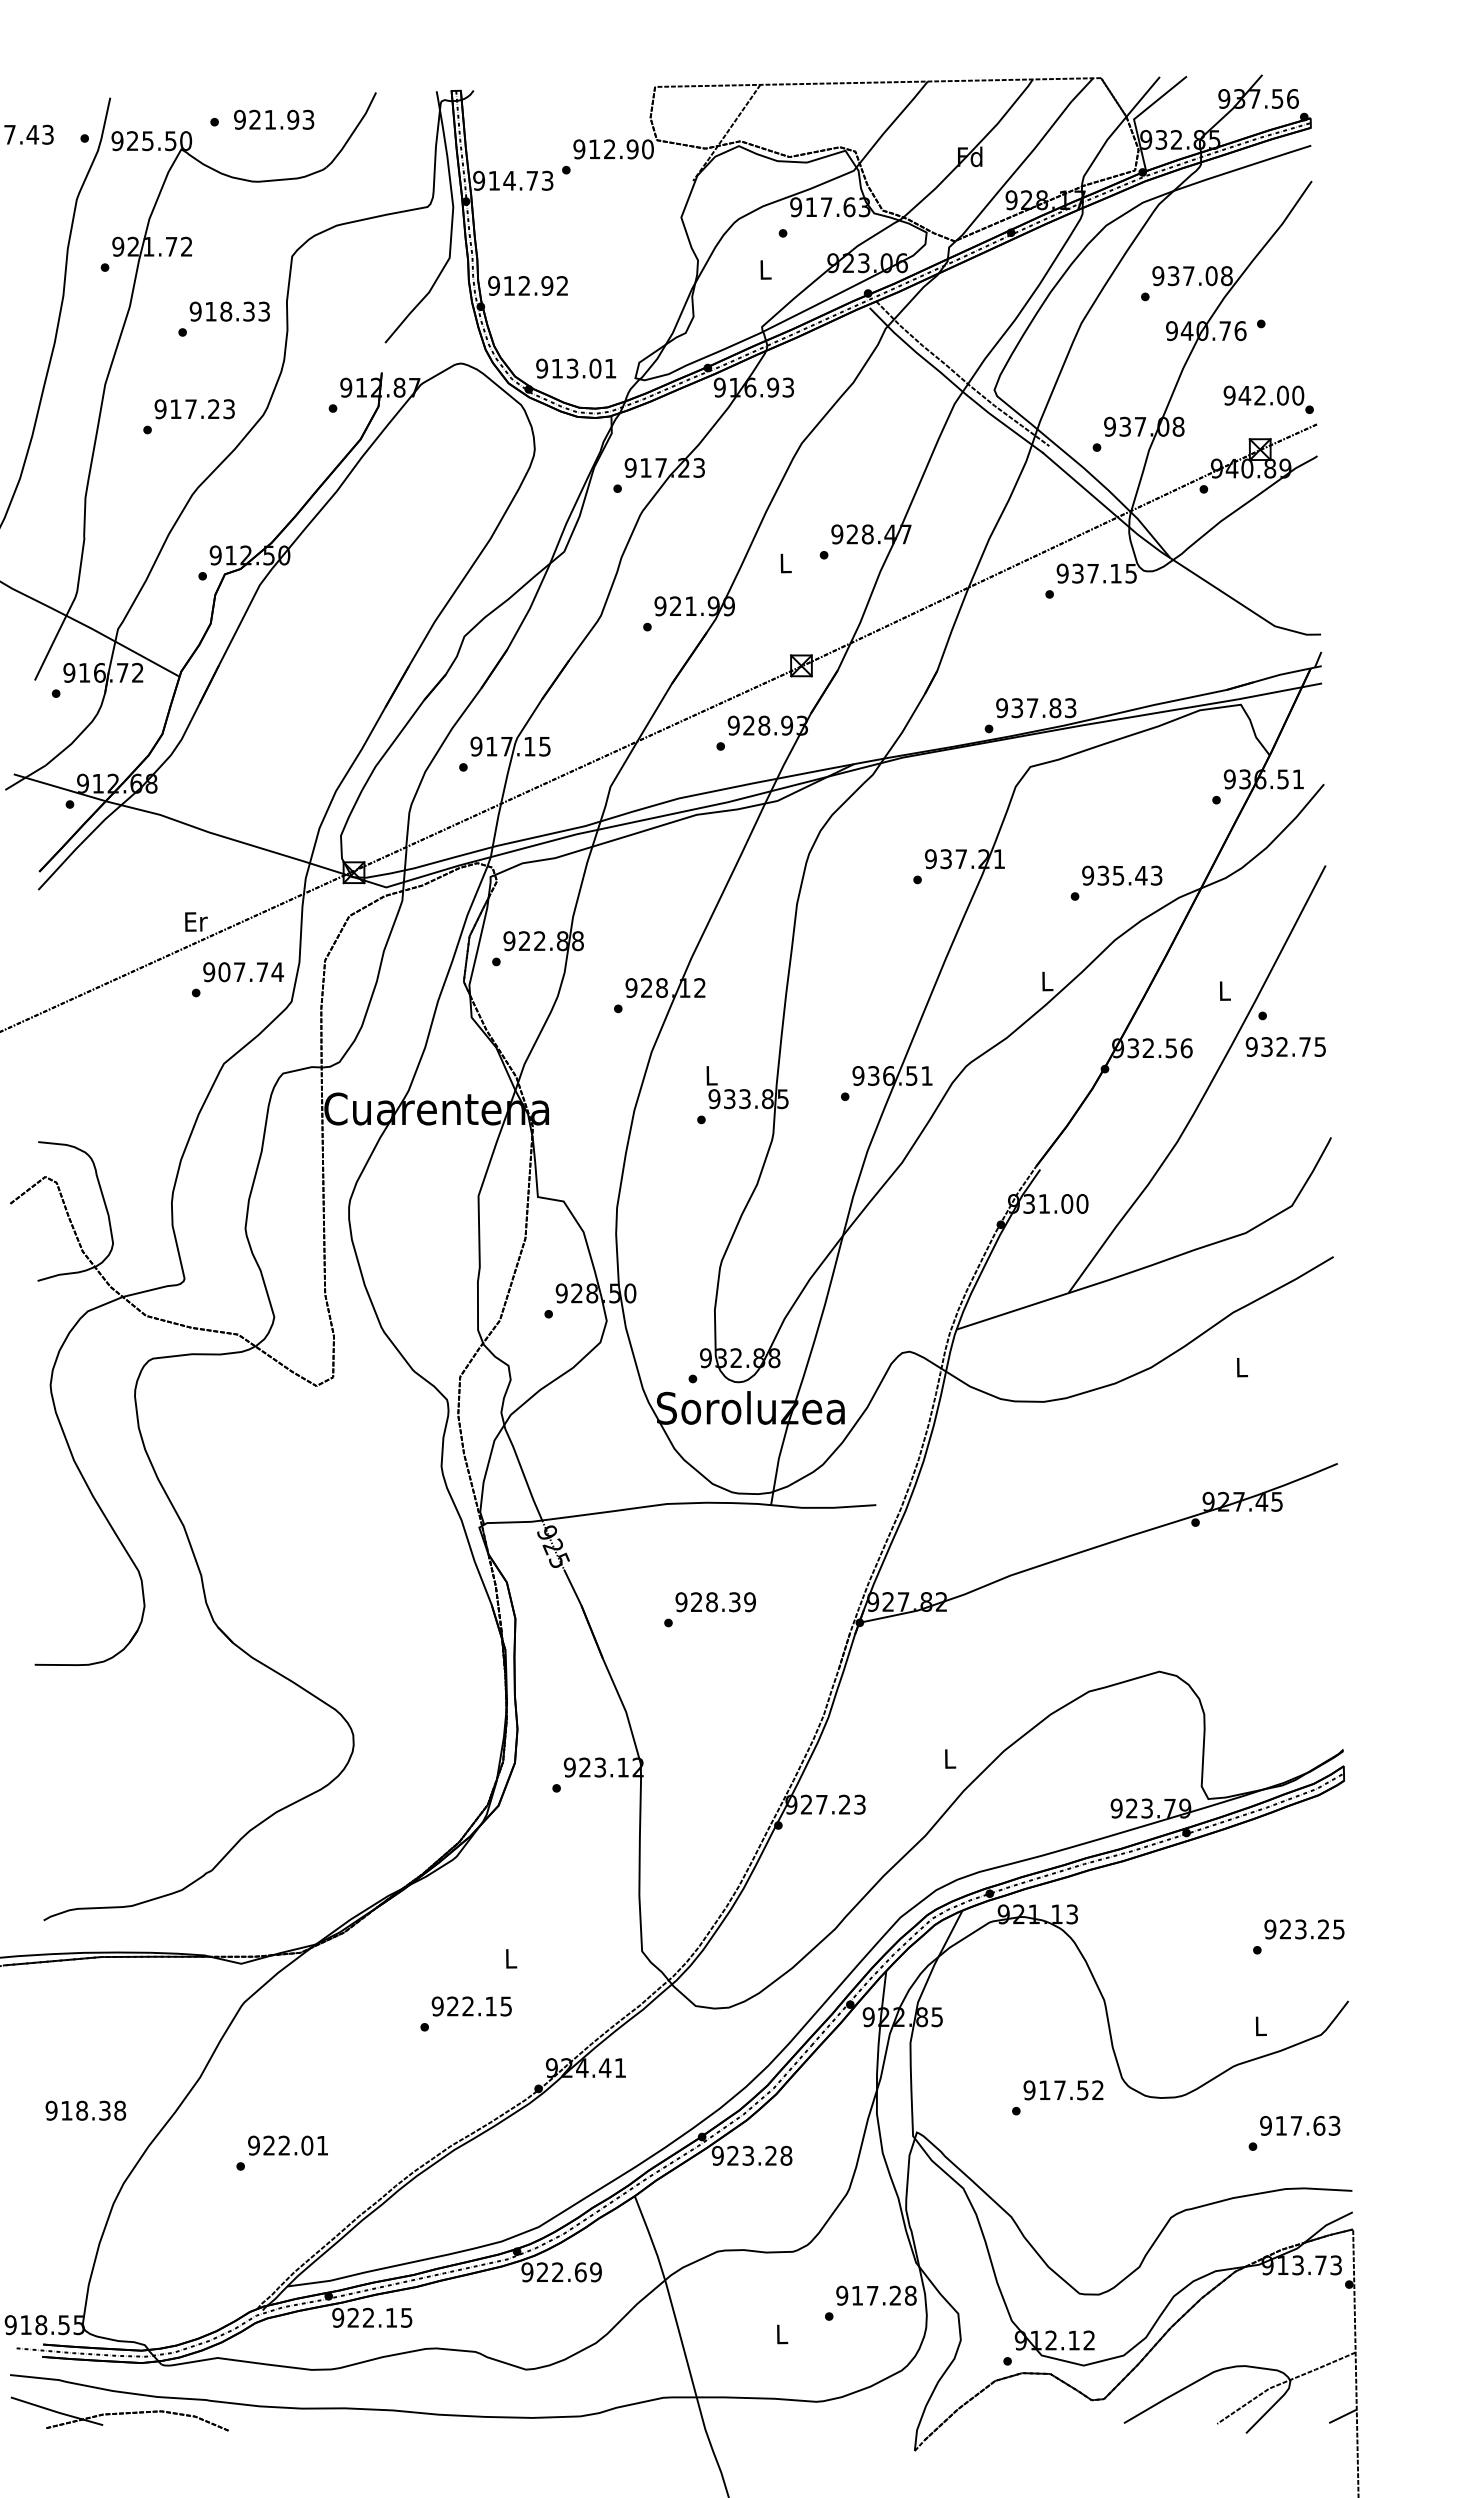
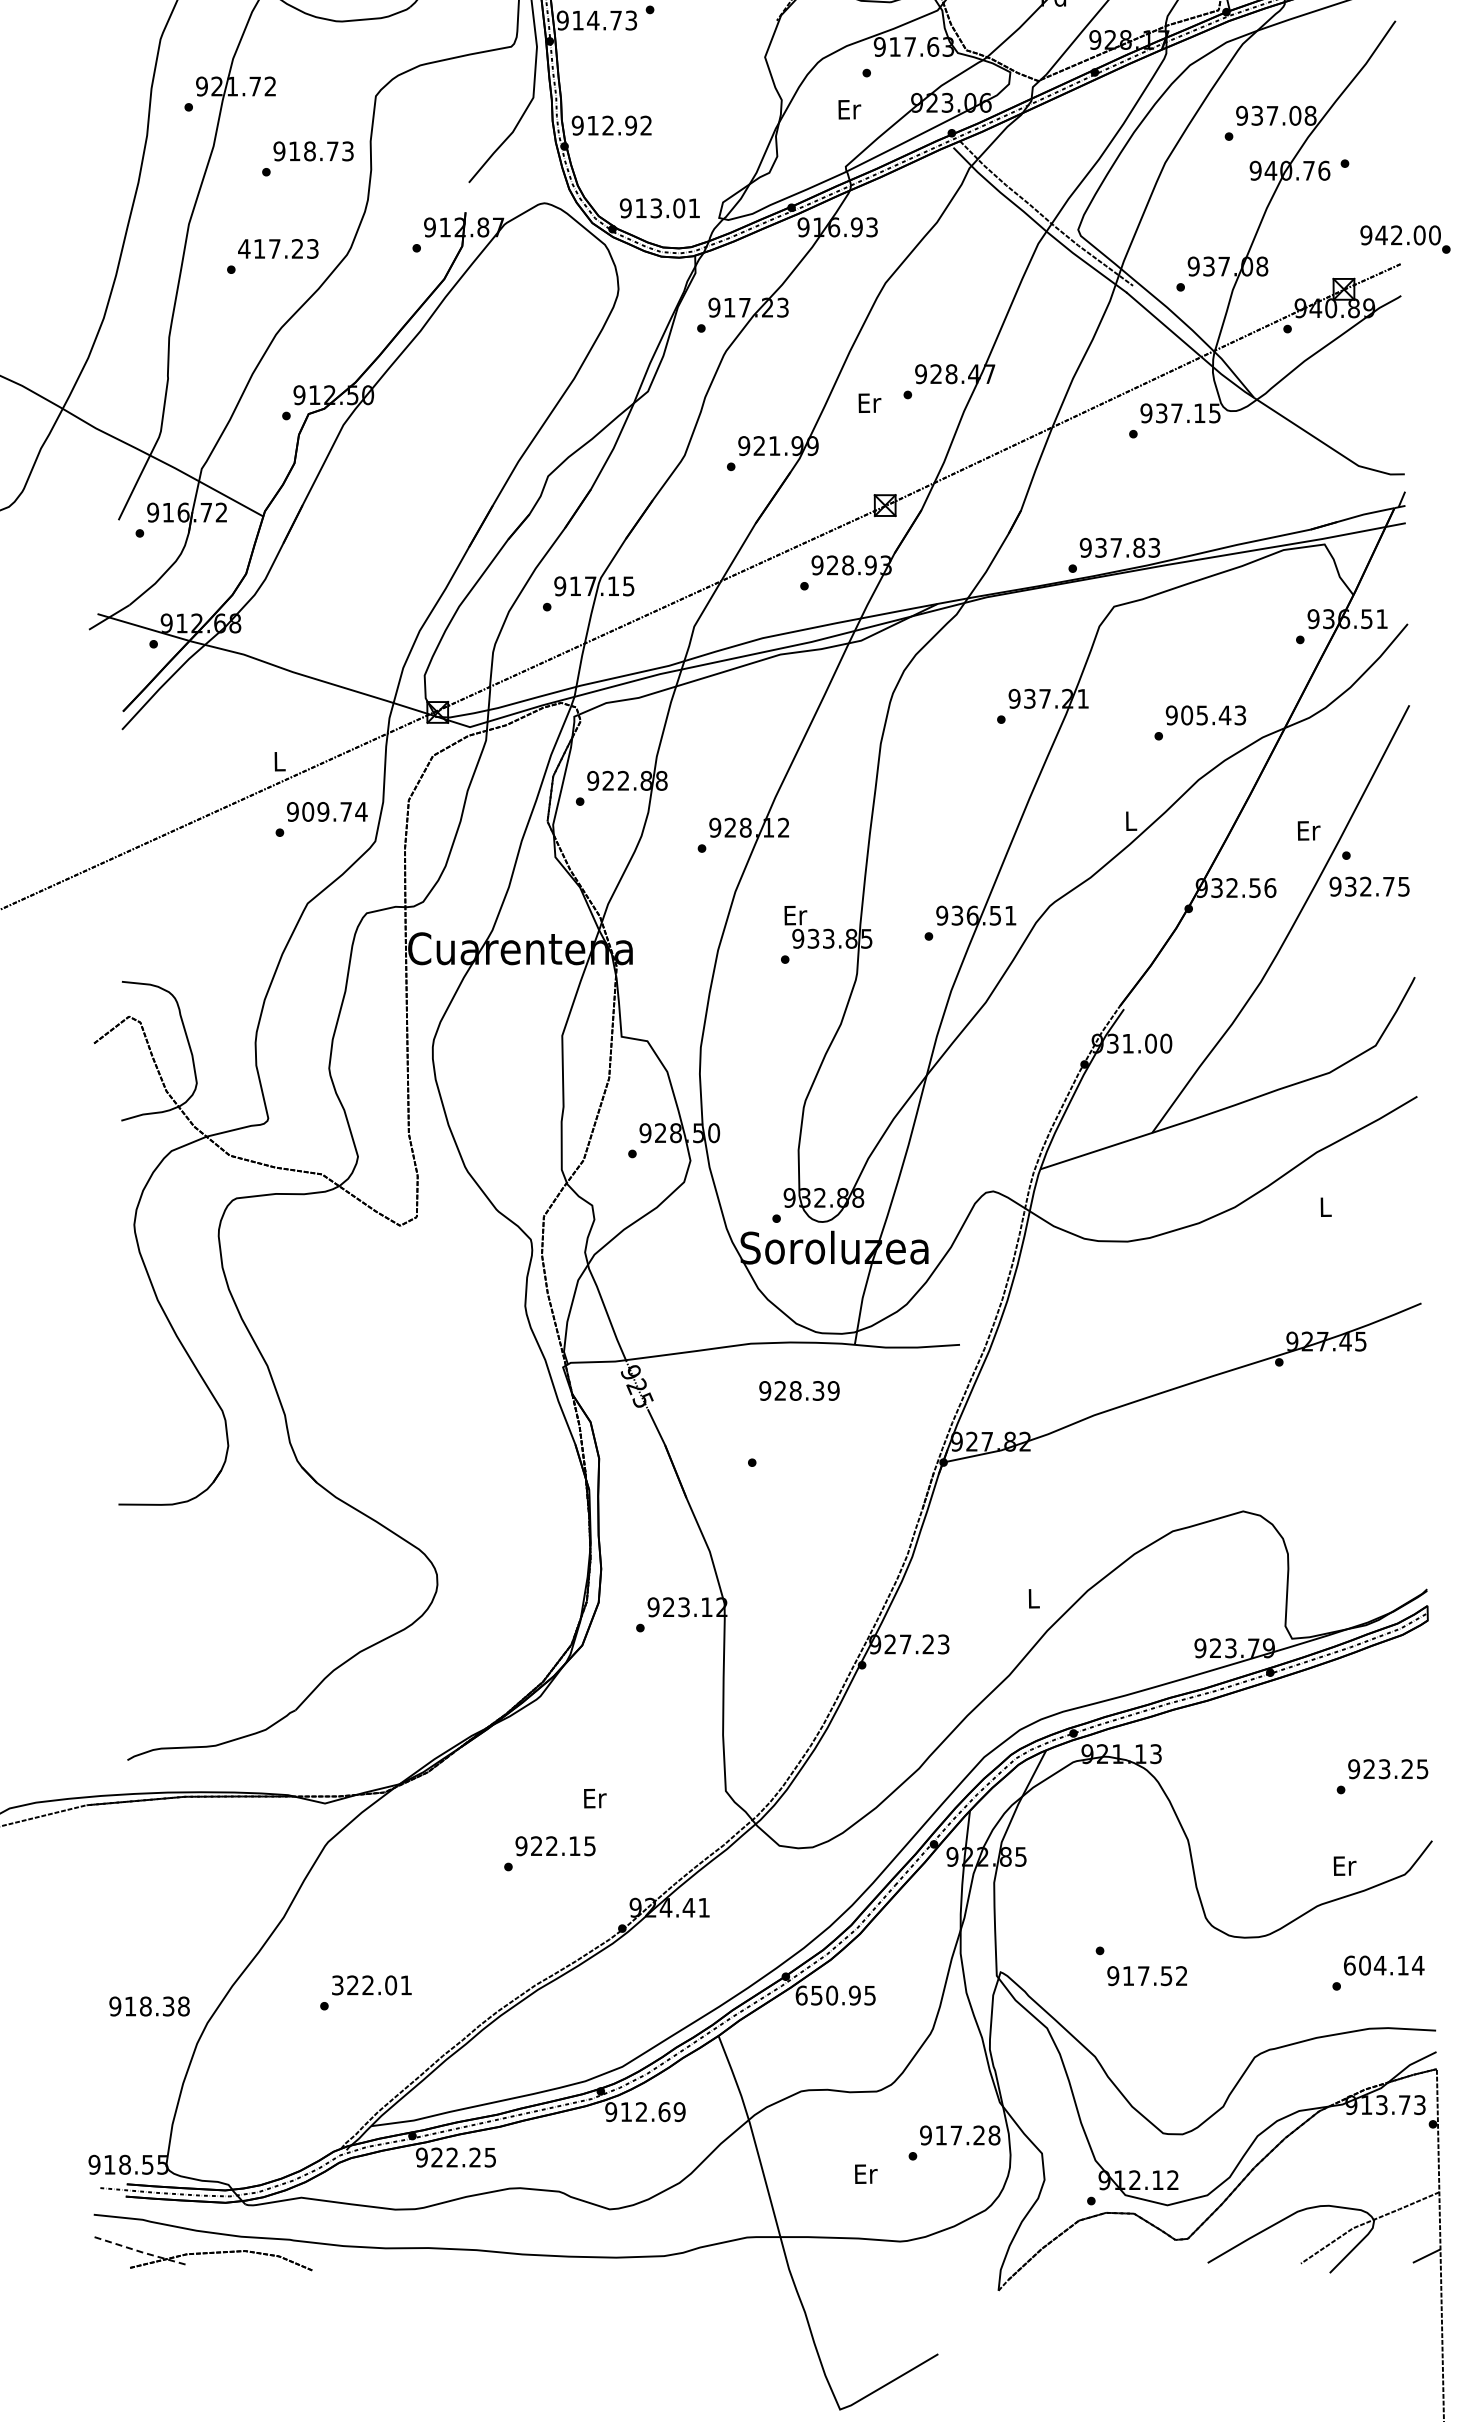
text: (765, 269) -> (849, 109), L -> Er
text: (248, 311) -> (332, 151), 918.33 -> 918.73
text: (1268, 399) -> (1405, 239), moved
text: (160, 409) -> (244, 249), 917.23 -> 417.23
text: (786, 563) -> (870, 403), L -> Er
text: (1103, 875) -> (1187, 715), 935.43 -> 905.43
text: (196, 921) -> (280, 761), Er -> L
text: (239, 972) -> (323, 812), 907.74 -> 909.74
text: (1225, 990) -> (1309, 830), L -> Er
text: (711, 1075) -> (795, 915), L -> Er
text: (715, 1602) -> (799, 1391), moved
text: (511, 1958) -> (595, 1798), L -> Er
text: (1261, 2026) -> (1345, 1866), L -> Er
text: (1063, 2090) -> (1147, 1976), moved
text: (85, 2110) -> (149, 2006), moved
text: (1300, 2125) -> (1384, 1965), 917.63 -> 604.14
text: (253, 2145) -> (337, 1985), 922.01 -> 322.01
text: (751, 2155) -> (835, 1995), 923.28 -> 650.95
text: (542, 2271) -> (626, 2111), 922.69 -> 912.69
text: (390, 2317) -> (474, 2157), 922.15 -> 922.25
text: (782, 2334) -> (866, 2174), L -> Er
line: (57, 2412) -> (141, 2252), solid -> dashed

